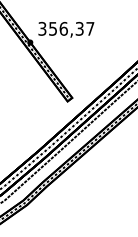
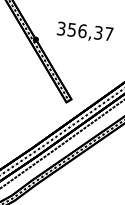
text: (66, 29) -> (85, 32), moved

